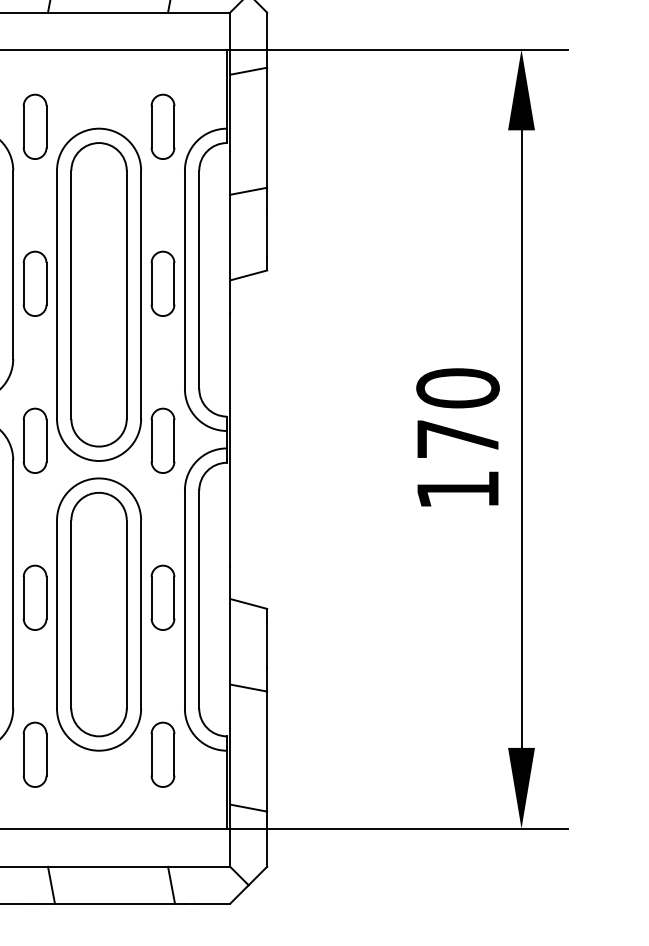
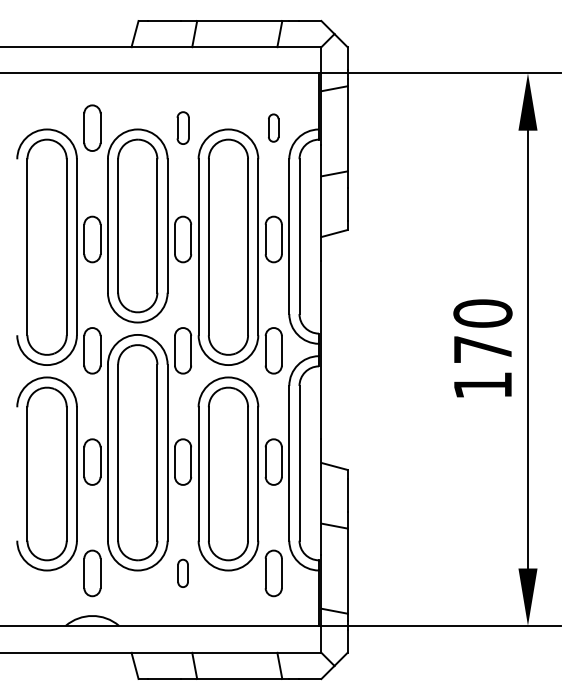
part: (35, 125) -> (183, 127), size x0.7
part: (162, 125) -> (273, 127), size x0.6
part: (34, 754) -> (182, 573), size x0.6

